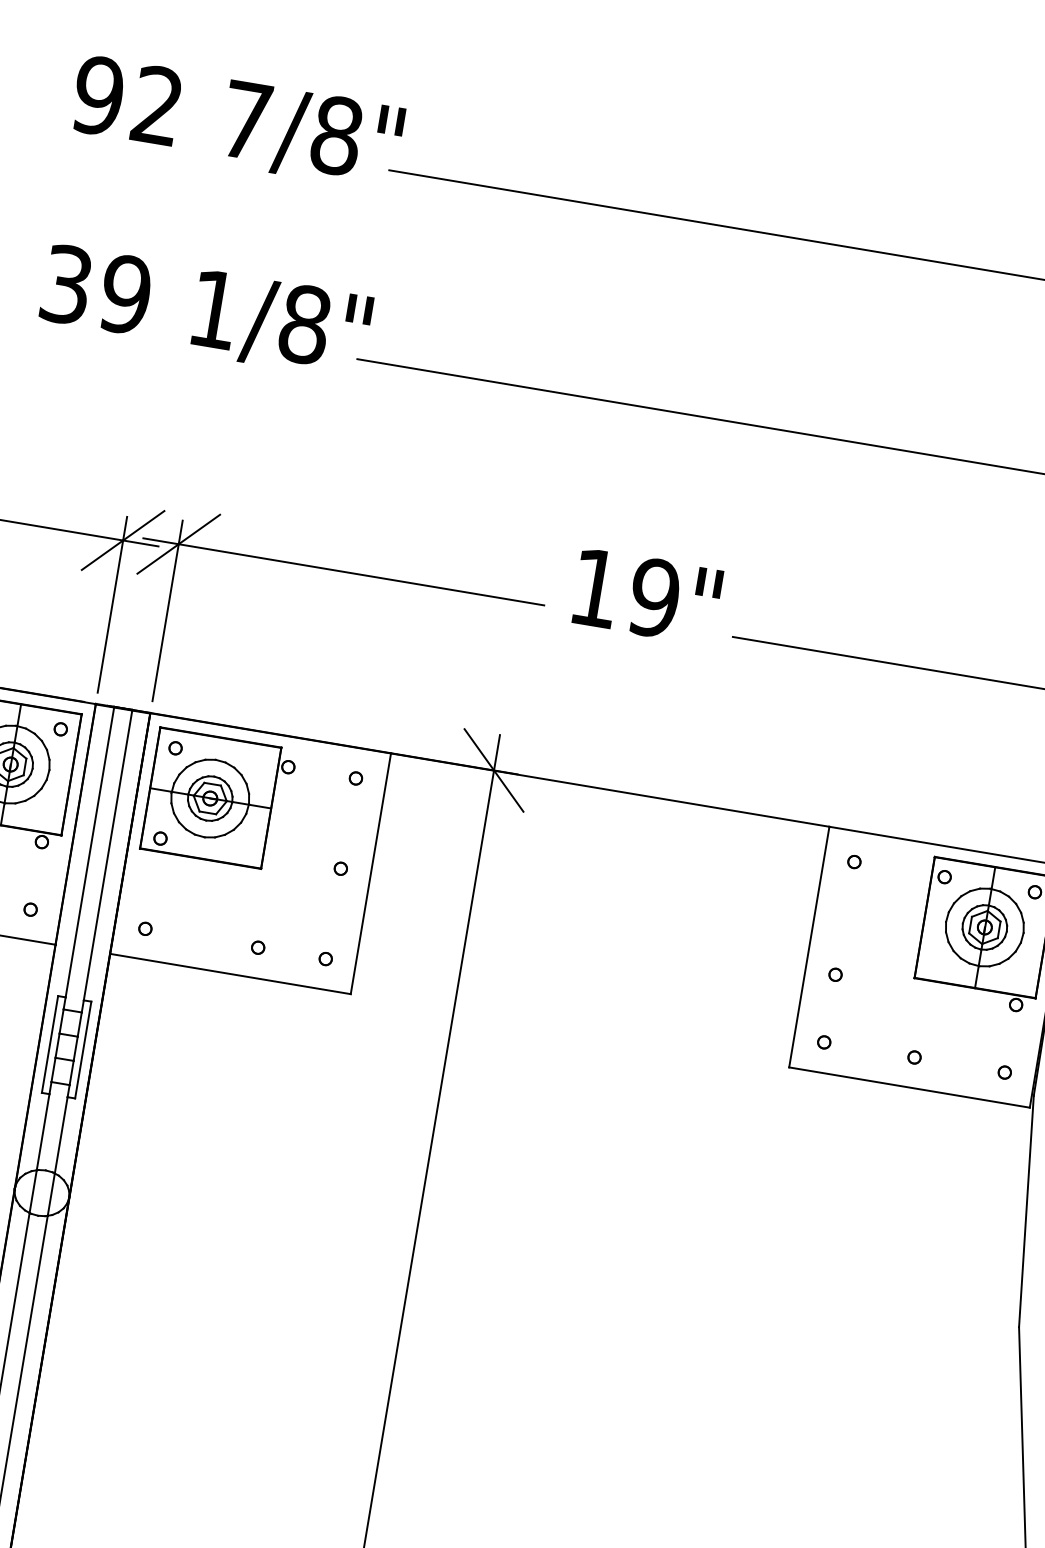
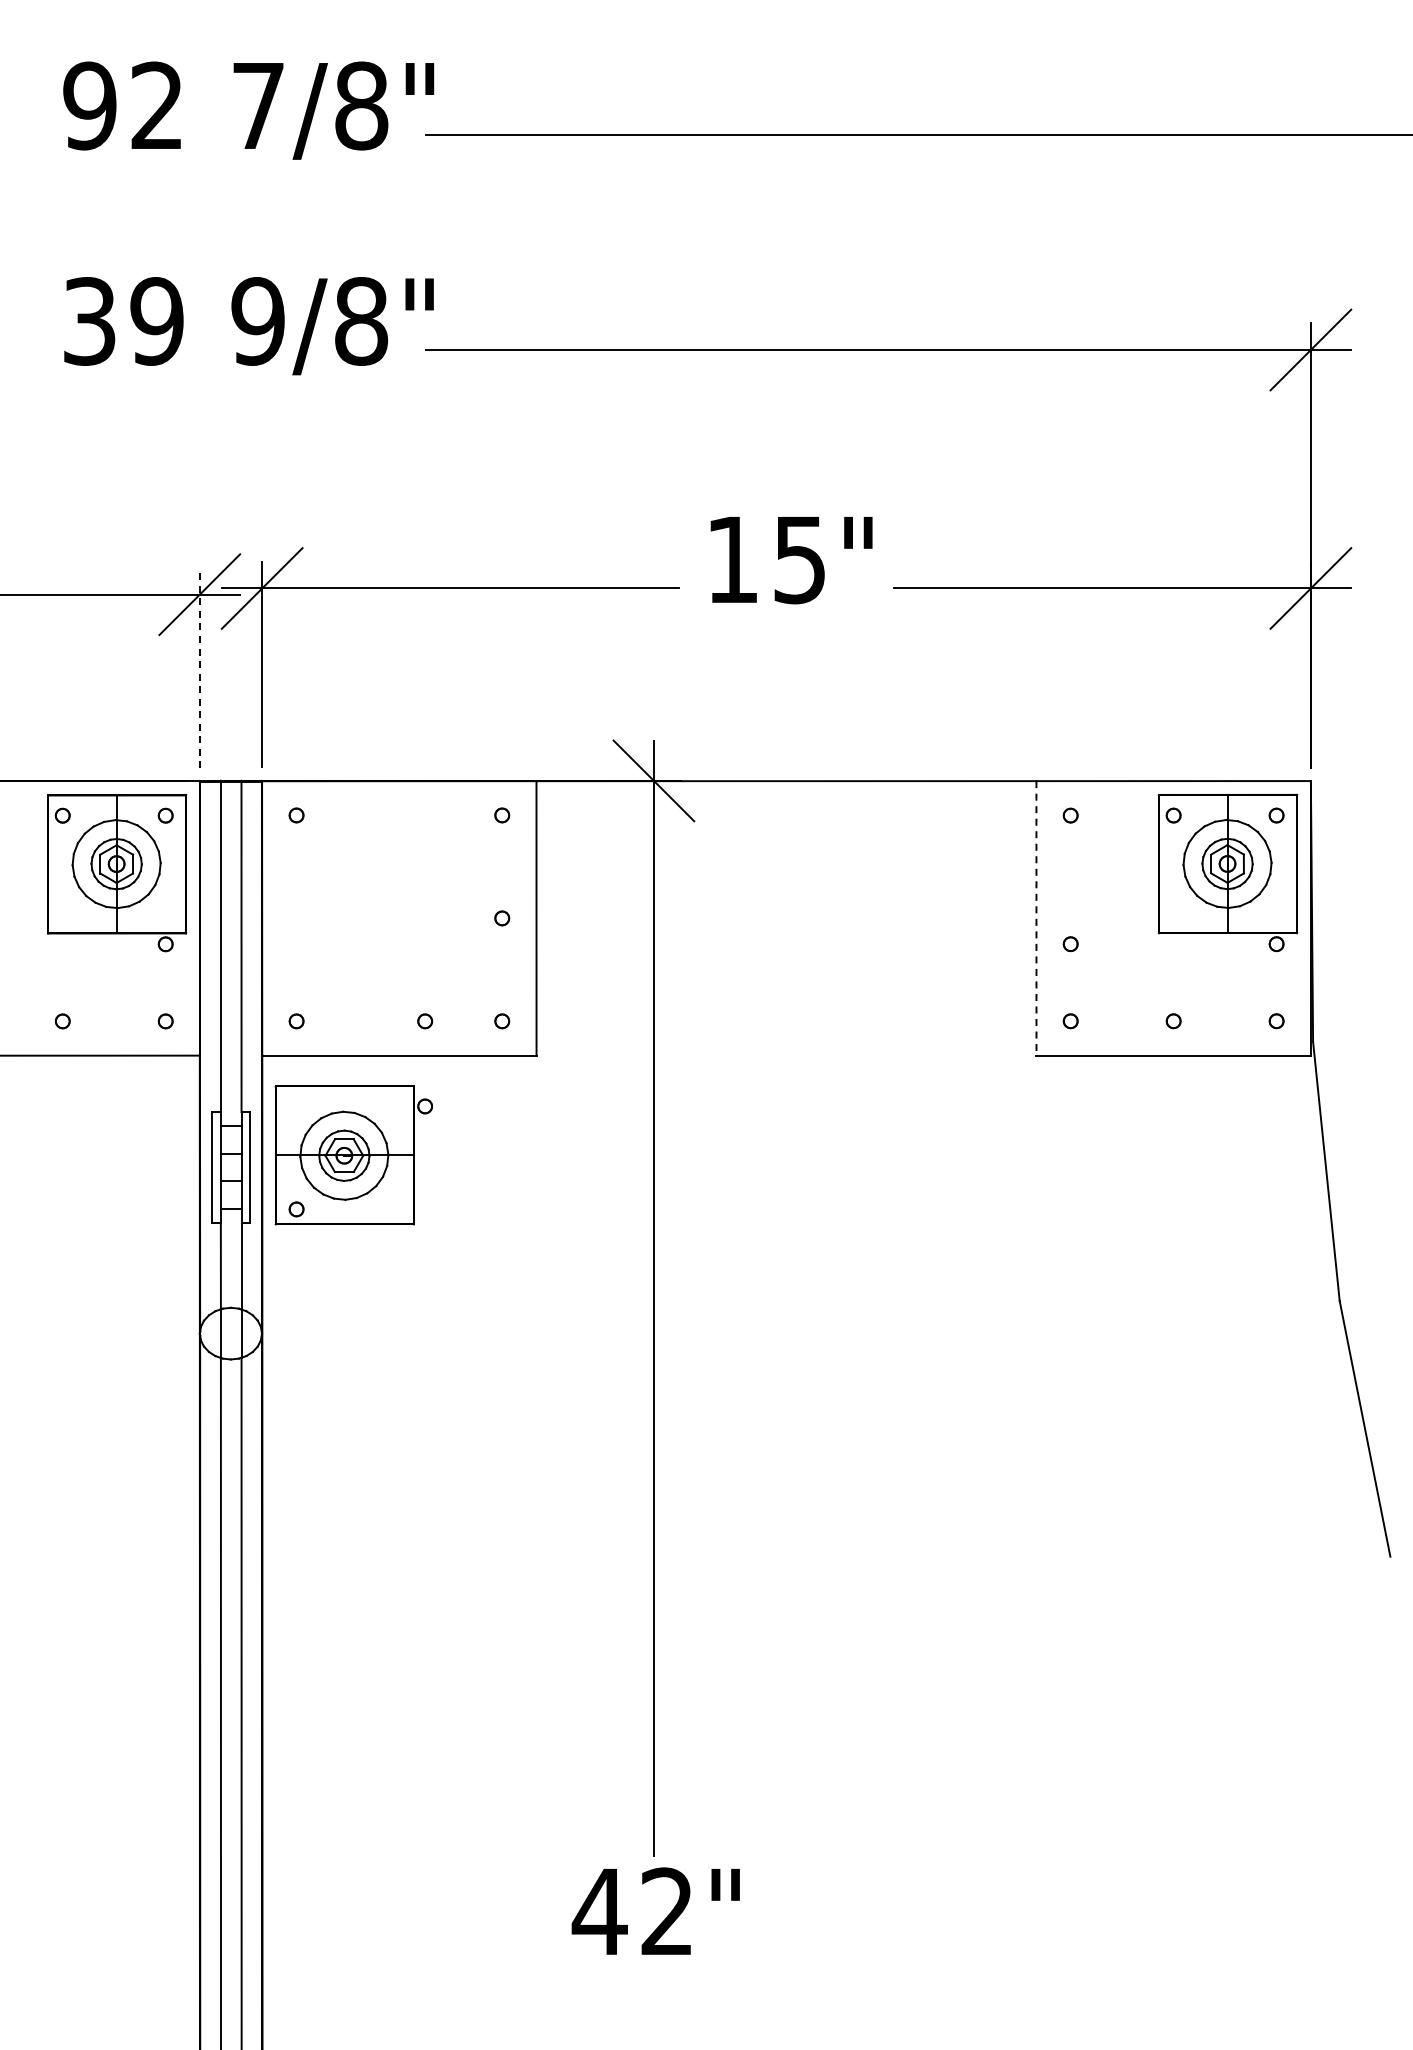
text: (213, 309) -> (257, 321), 1/8" -> 9/8"
text: (654, 597) -> (799, 559), 19" -> 15"
line: (112, 604) -> (199, 667), solid -> dashed
part: (218, 799) -> (353, 1155), moved
line: (809, 947) -> (1036, 918), solid -> dashed

